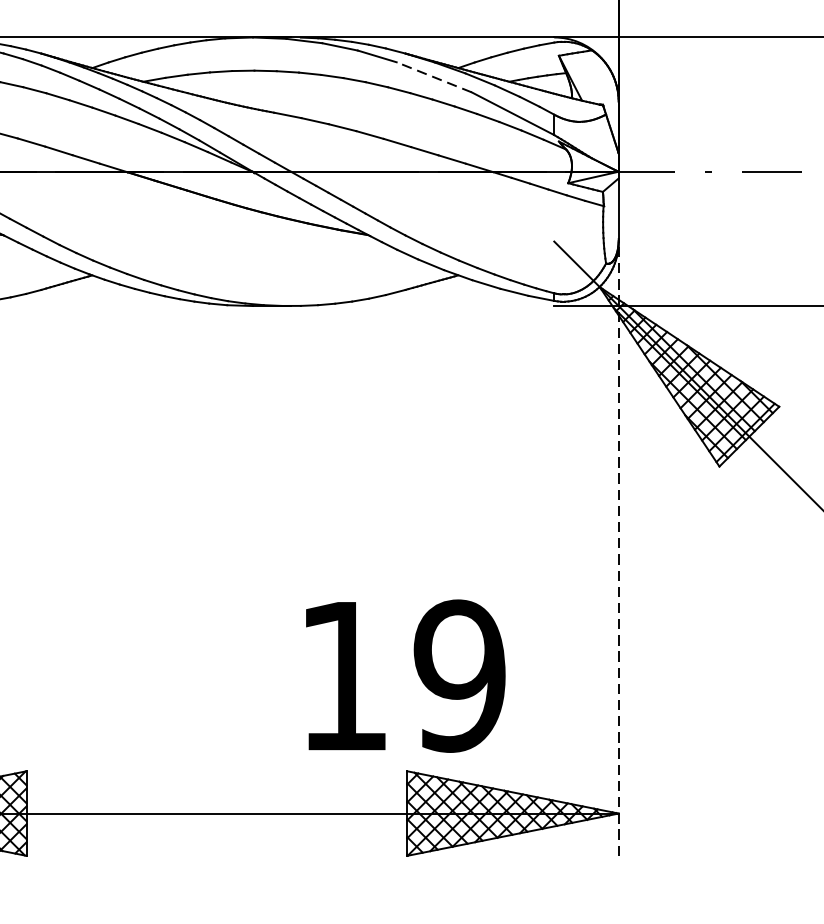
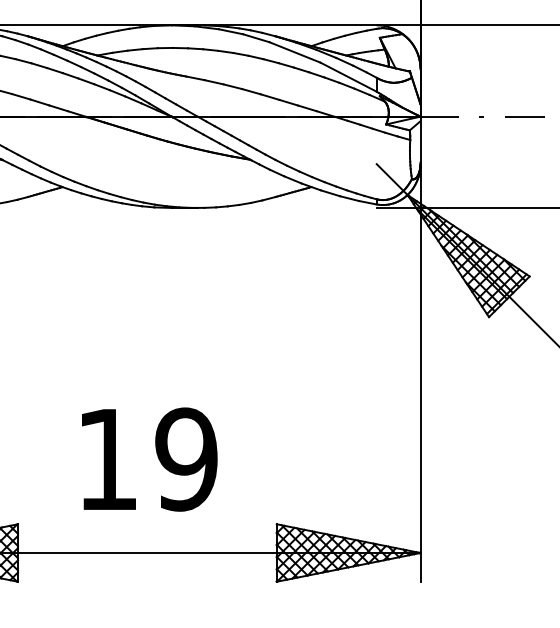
line: (433, 77) -> (294, 52), dashed -> solid
line: (618, 548) -> (420, 372), dashed -> solid
text: (405, 676) -> (149, 459), moved

